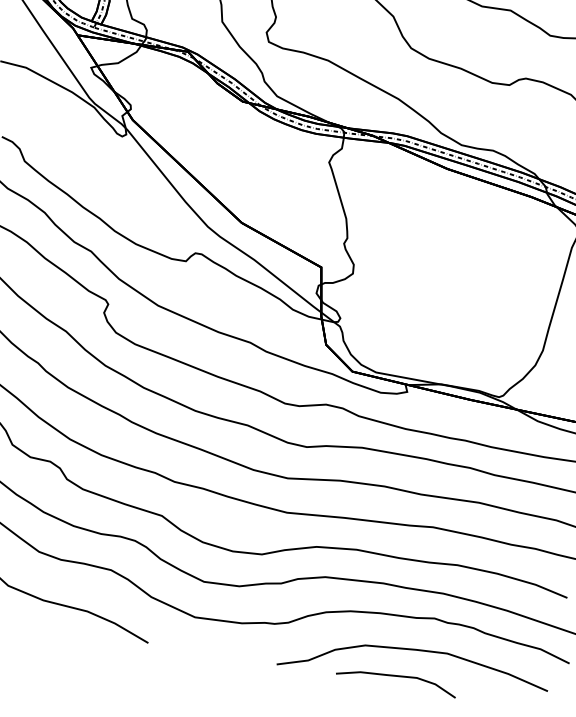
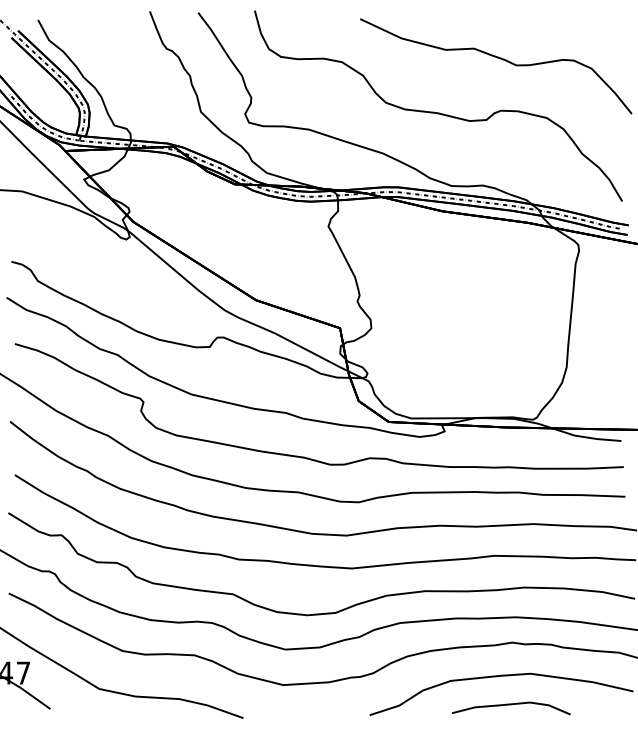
curve: (397, 677) -> (511, 705), moved

